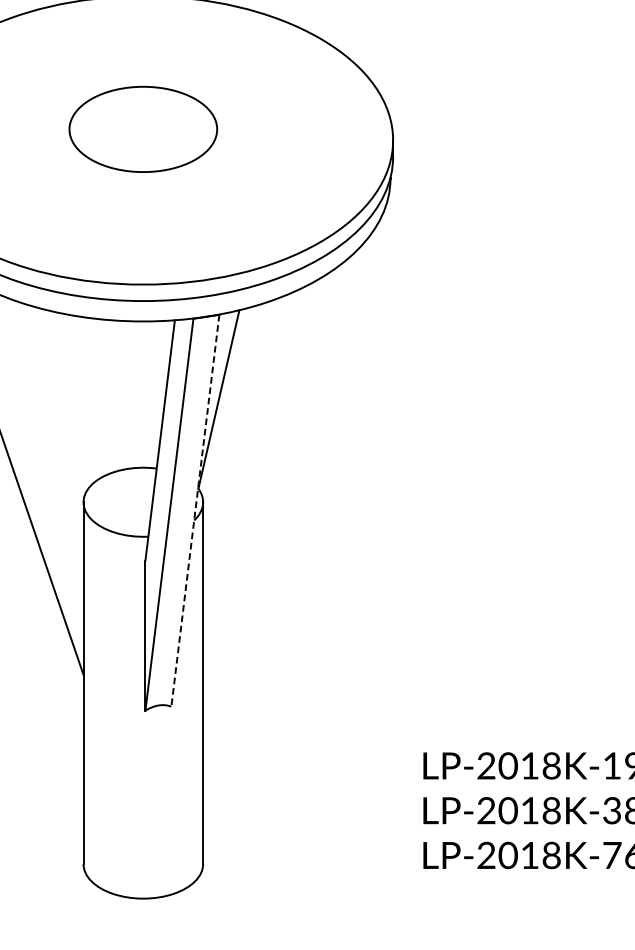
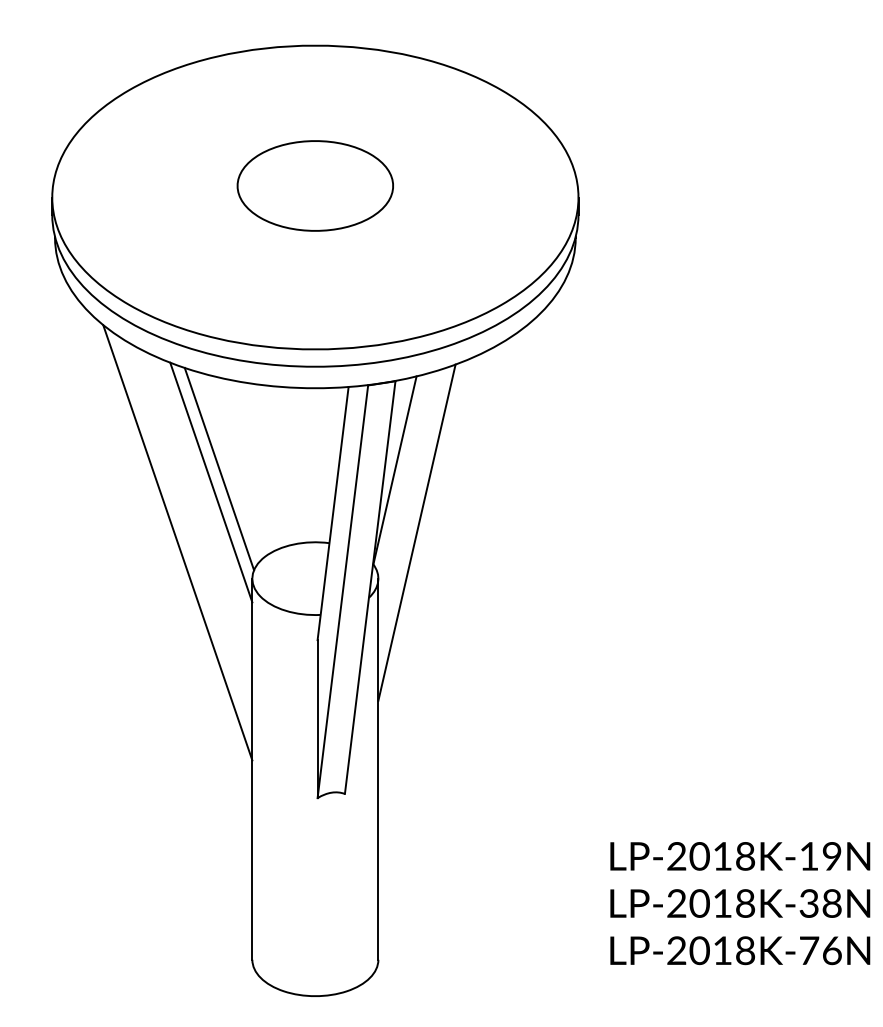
line: (52, 397) -> (219, 468), added
line: (44, 410) -> (211, 482), added
line: (239, 458) -> (416, 532), added
line: (195, 510) -> (370, 587), dashed -> solid

